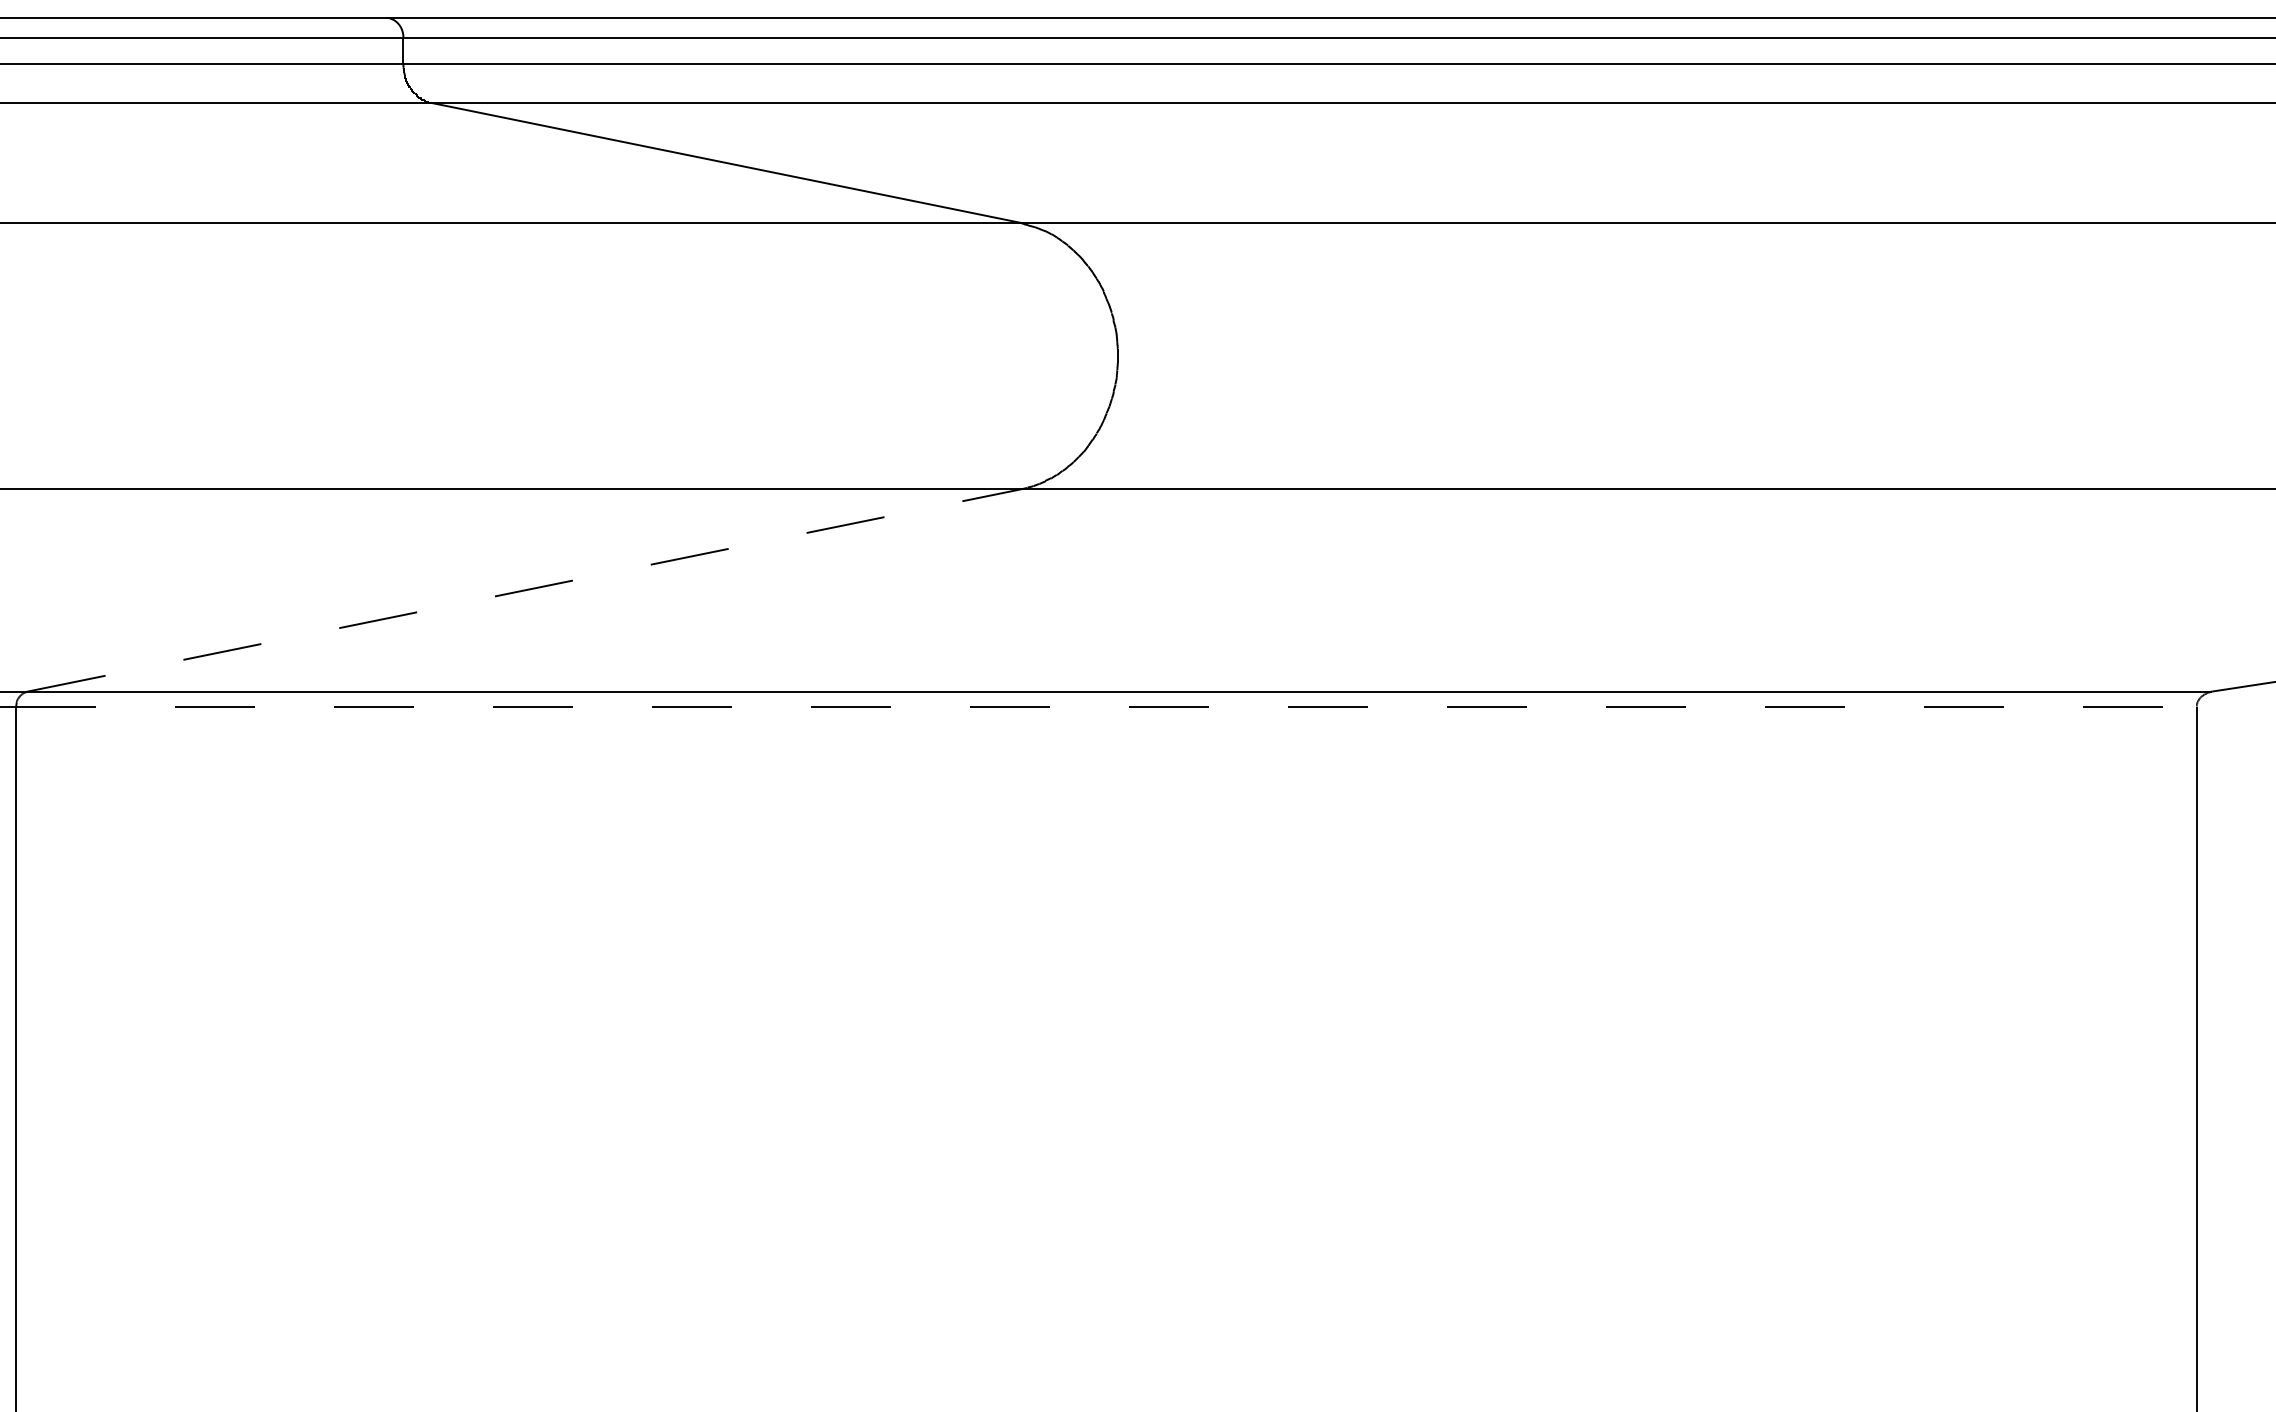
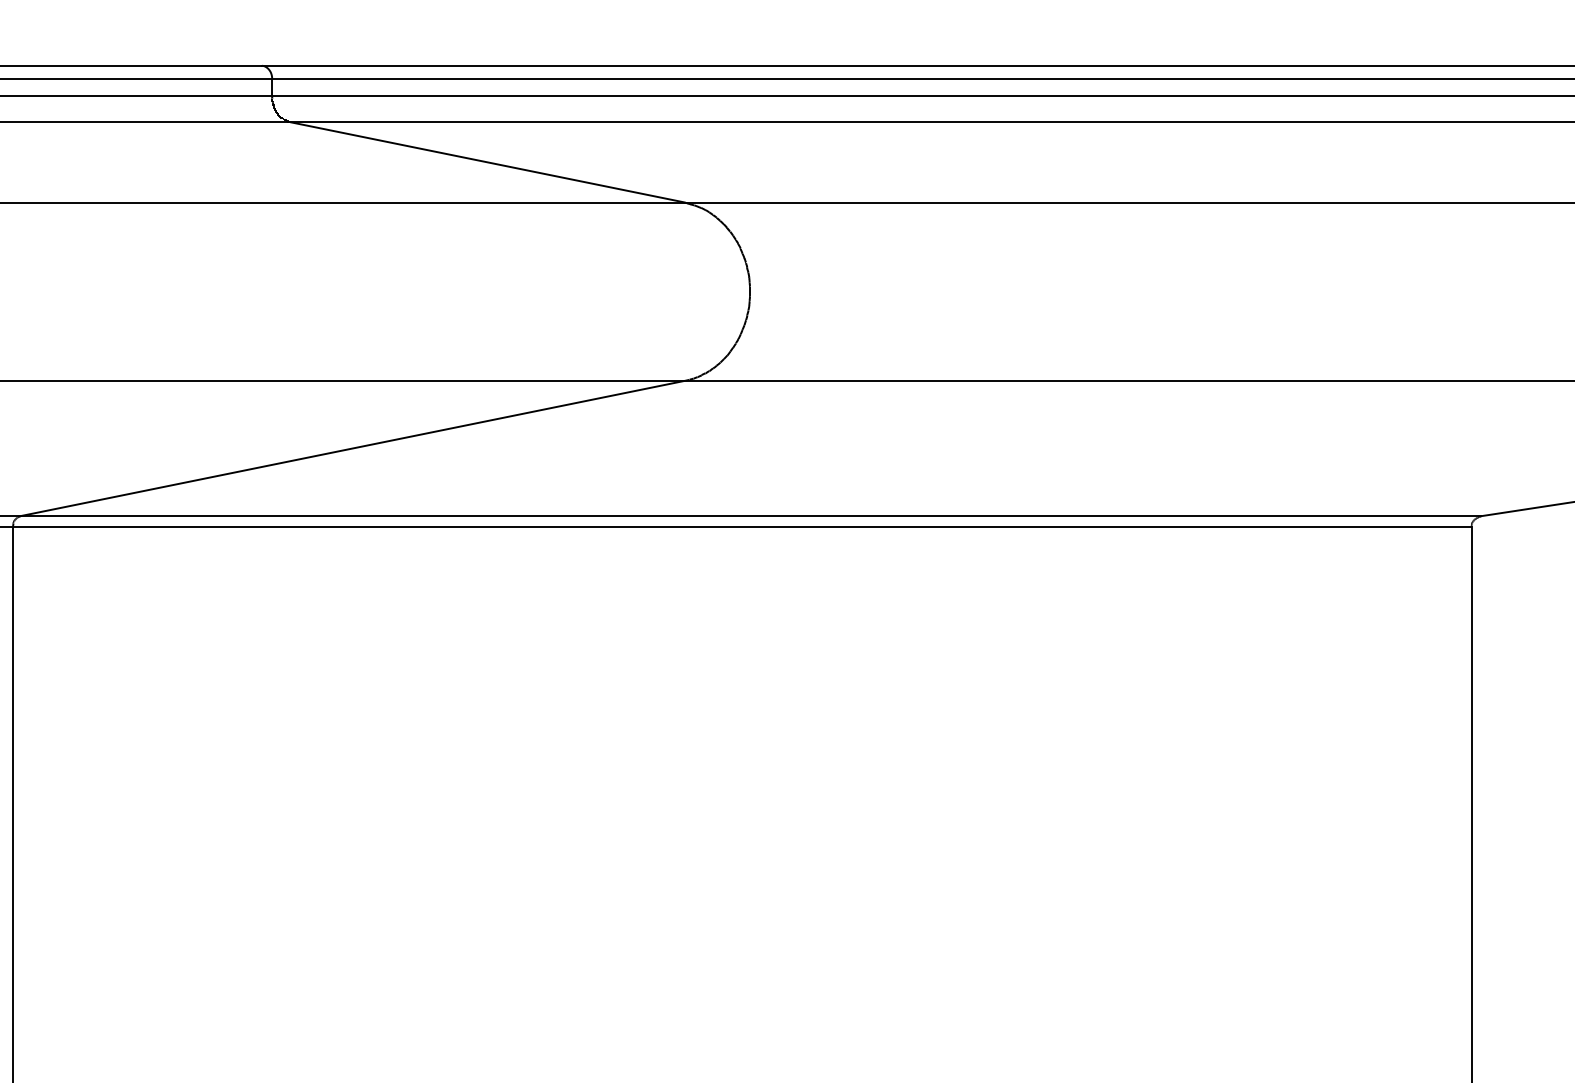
line: (525, 590) -> (353, 448), dashed -> solid
line: (1106, 707) -> (742, 526), dashed -> solid

